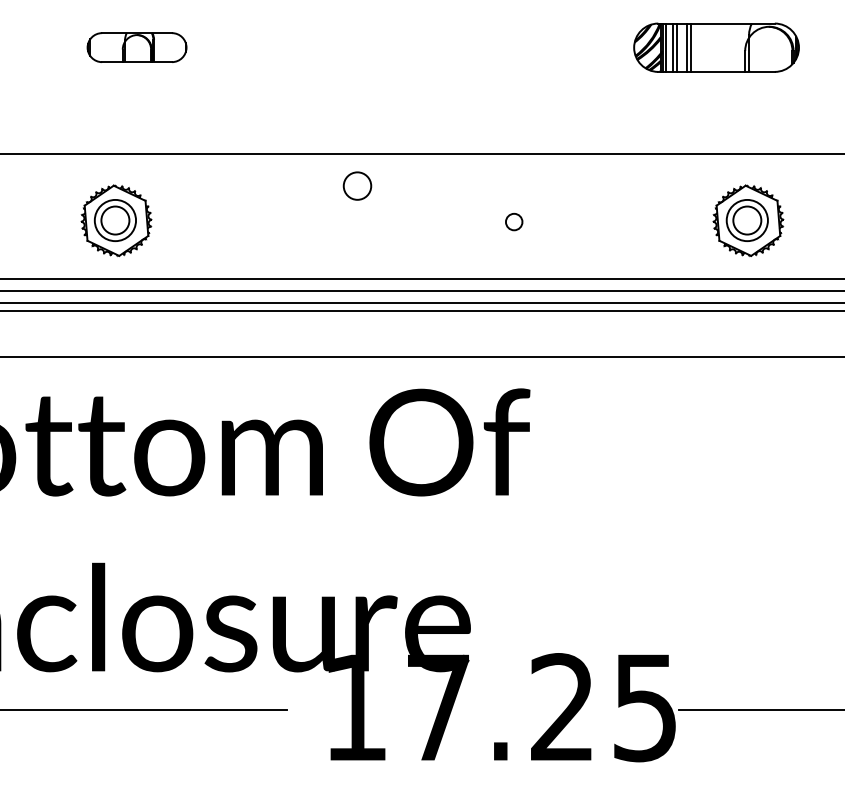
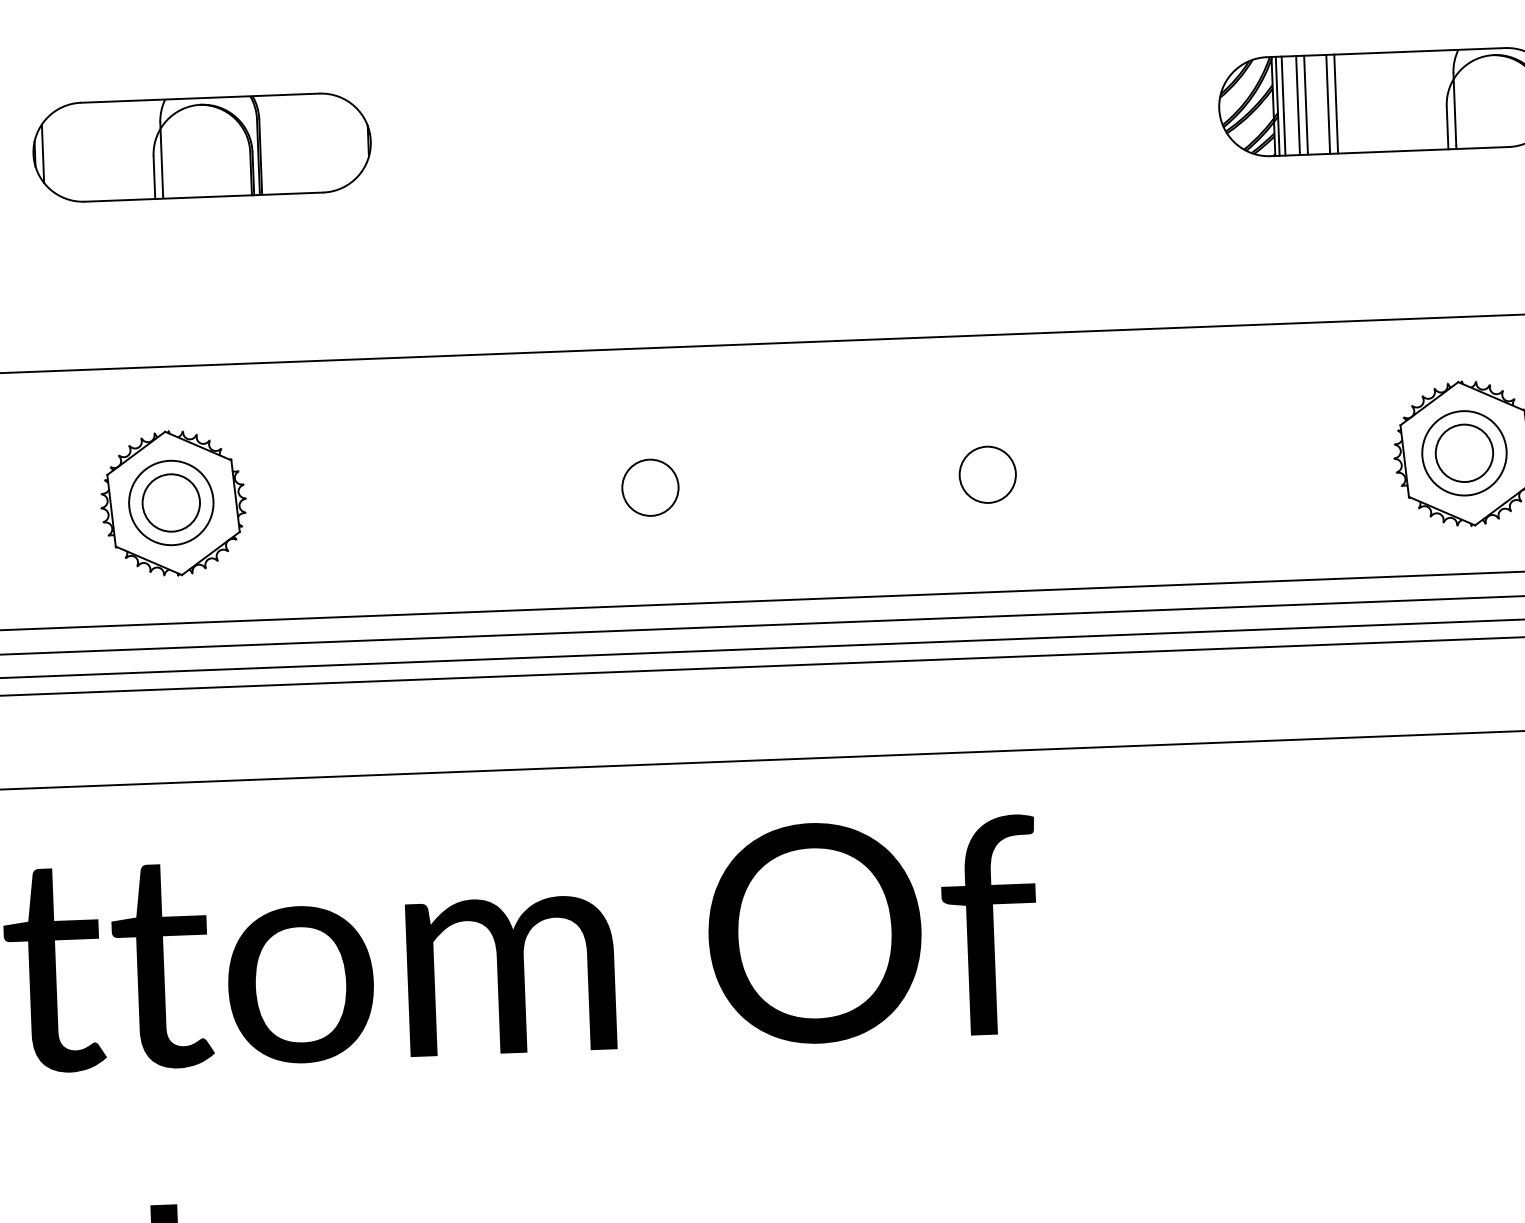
part: (136, 47) -> (200, 147), size x1.67
circle: (357, 185) -> (650, 486), moved
circle: (513, 221) -> (986, 473), size x1.67

